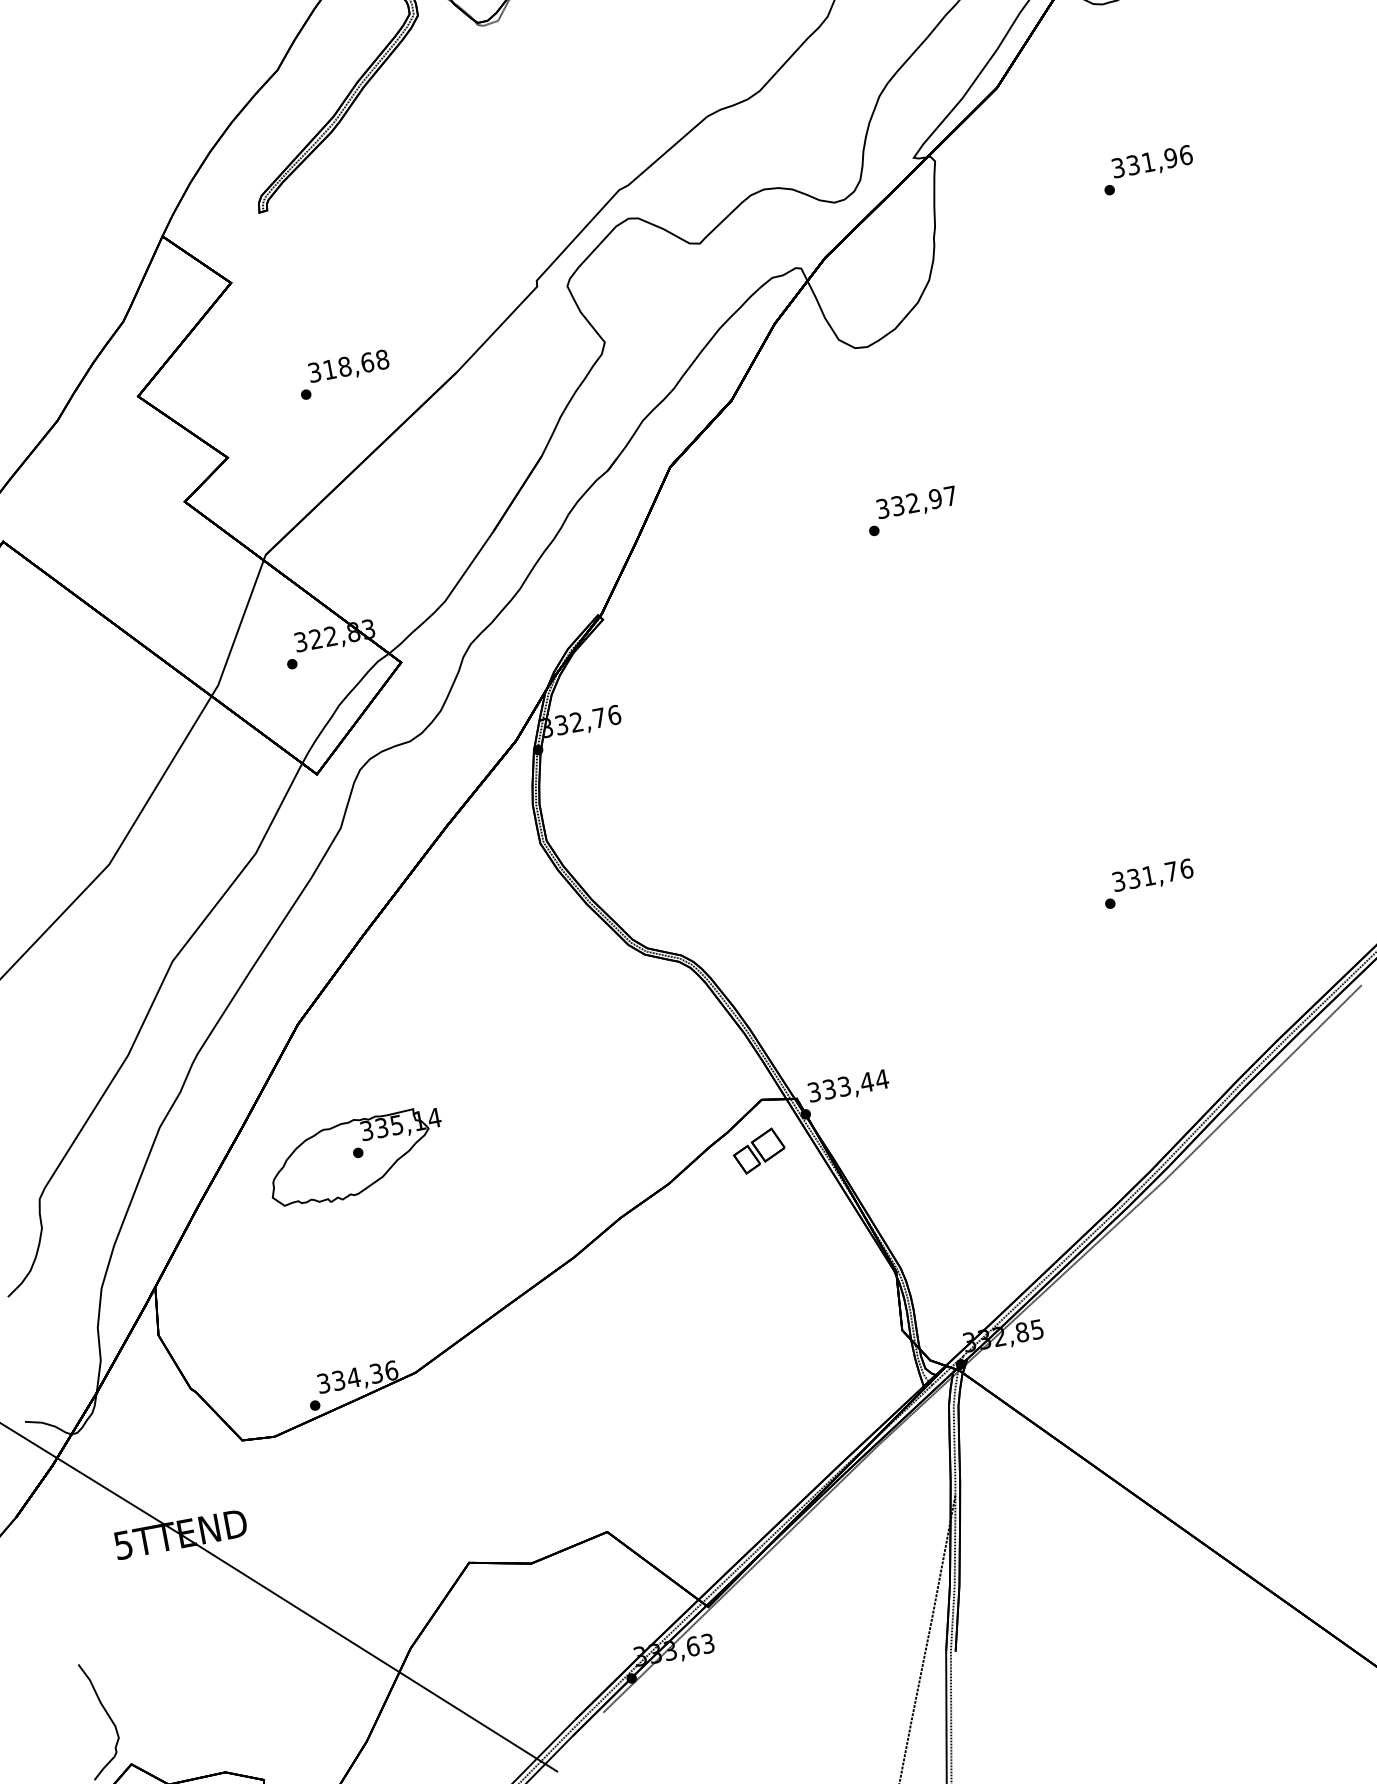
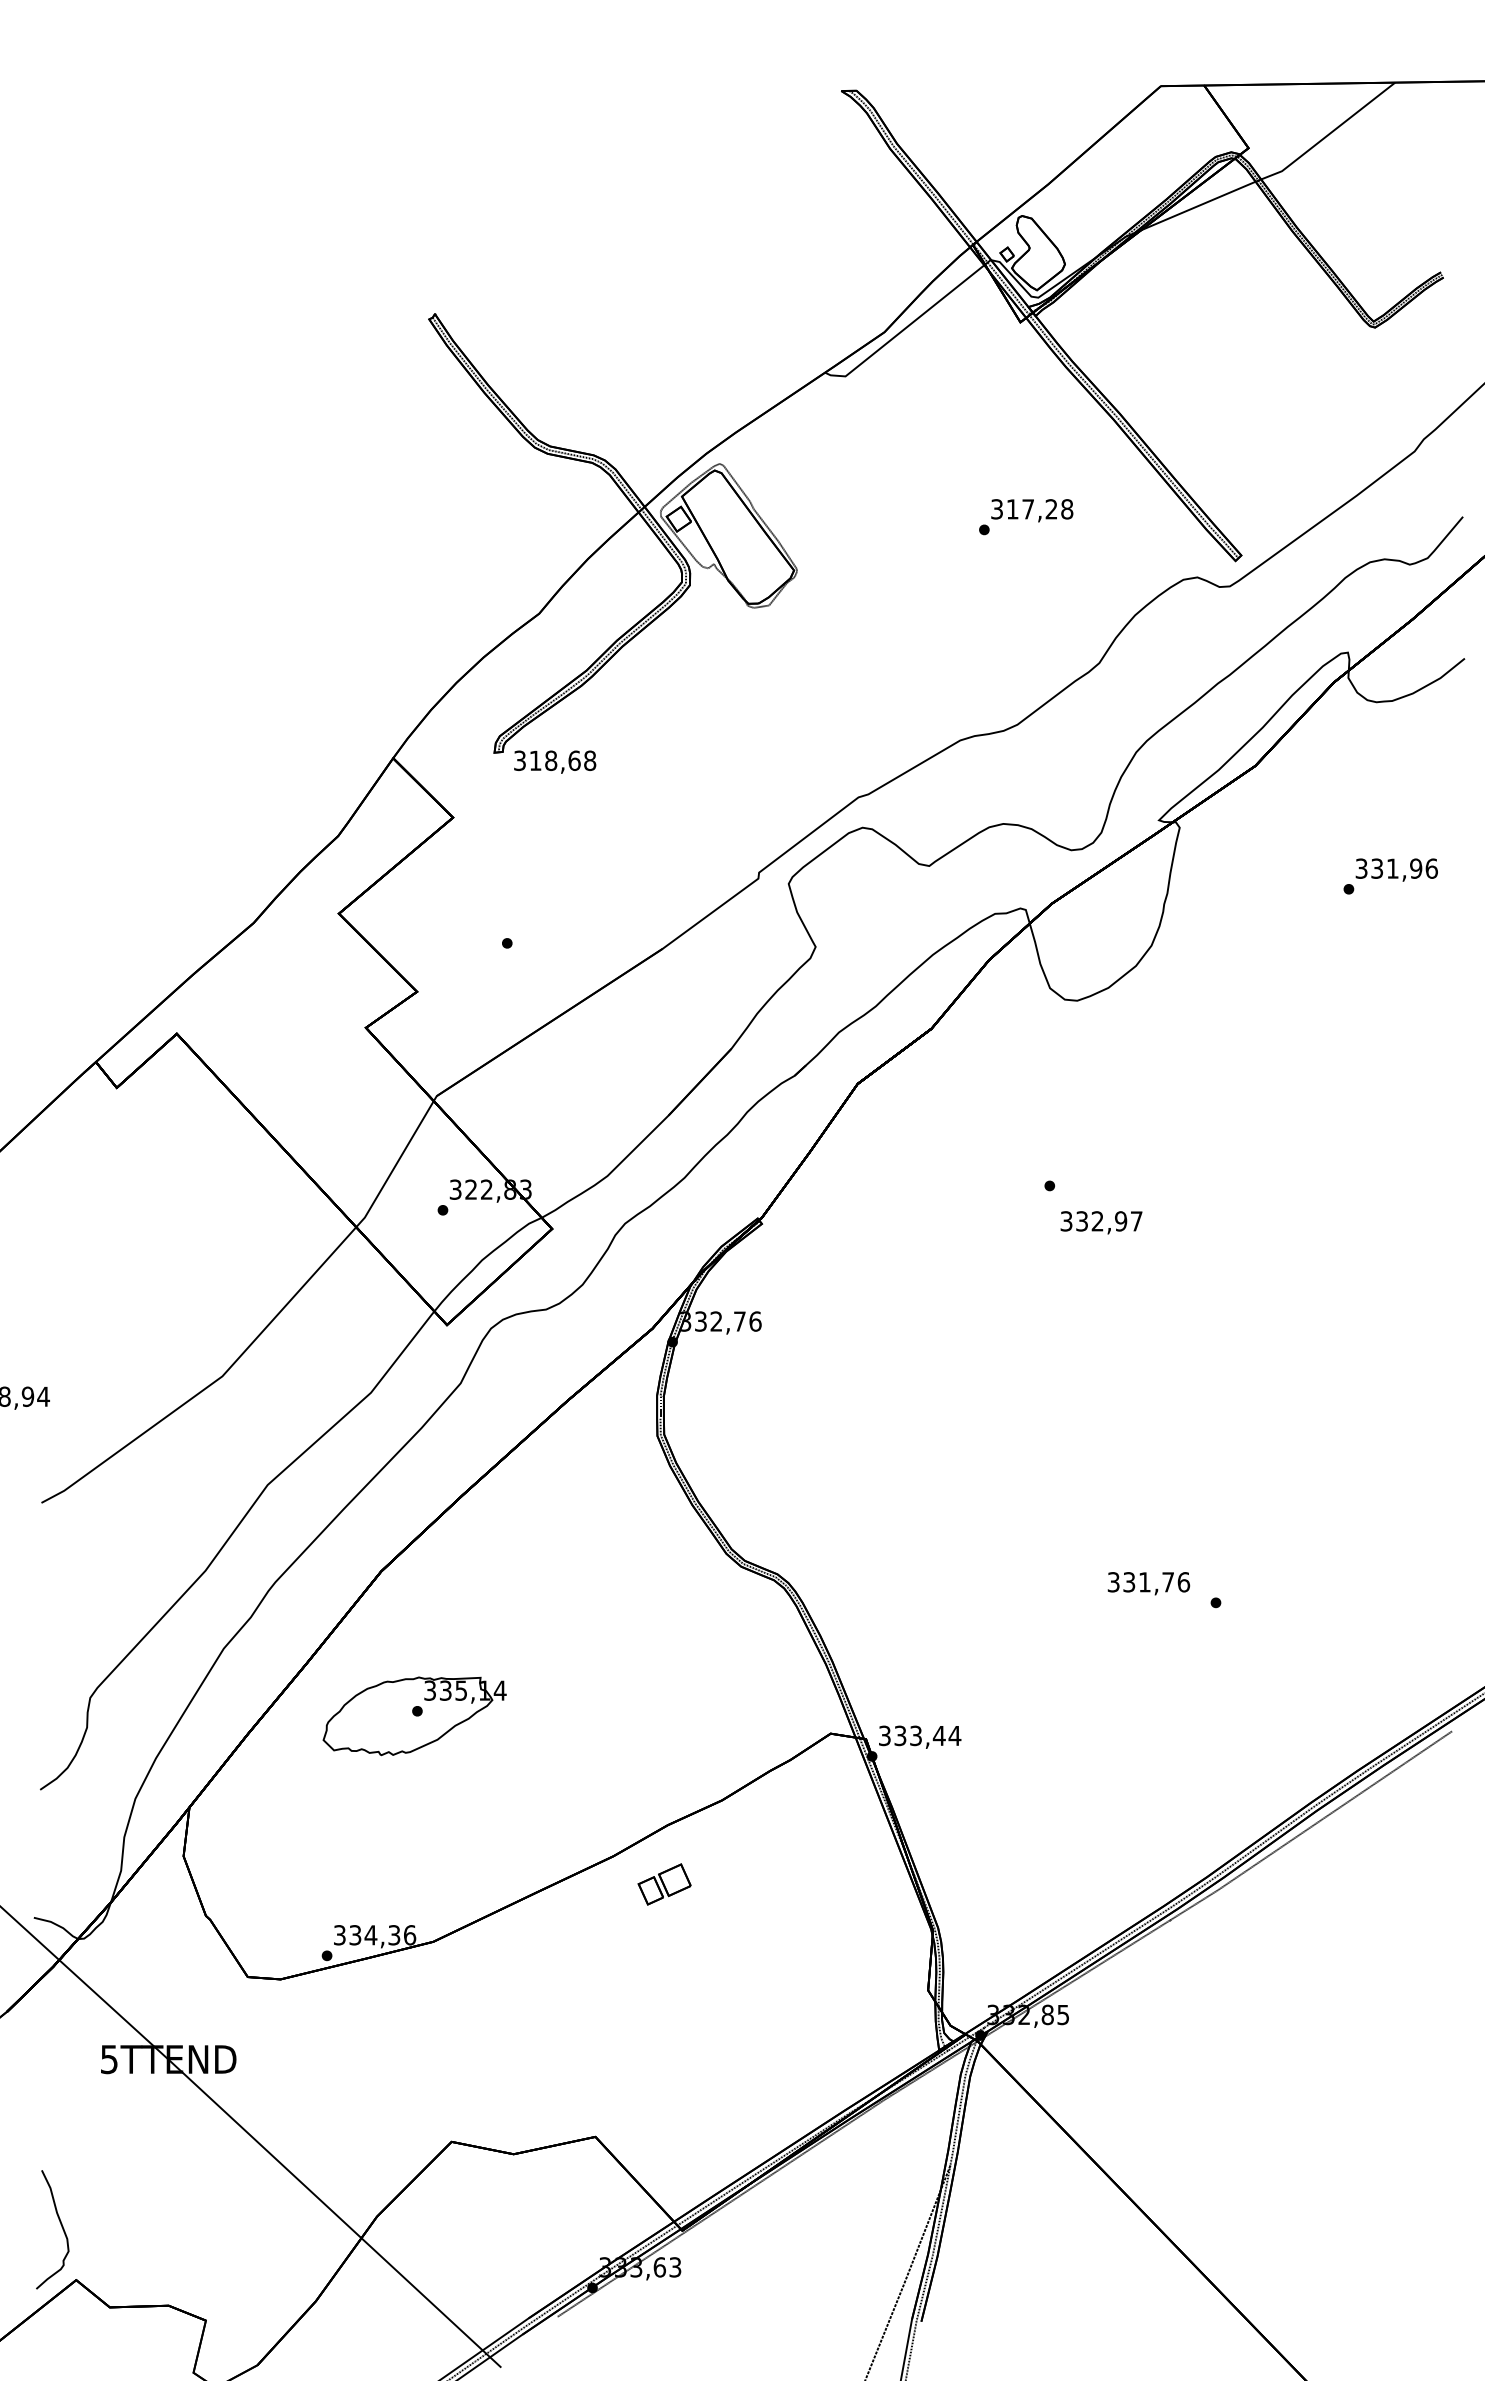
text: (349, 366) -> (555, 761), moved
text: (916, 503) -> (1101, 1222), moved
text: (1152, 876) -> (1148, 1583), moved
part: (759, 1151) -> (664, 1884), moved

